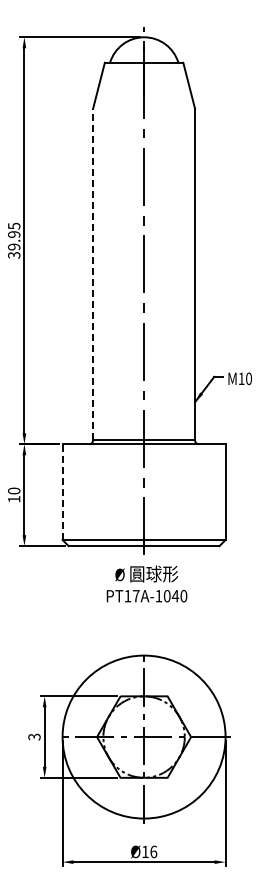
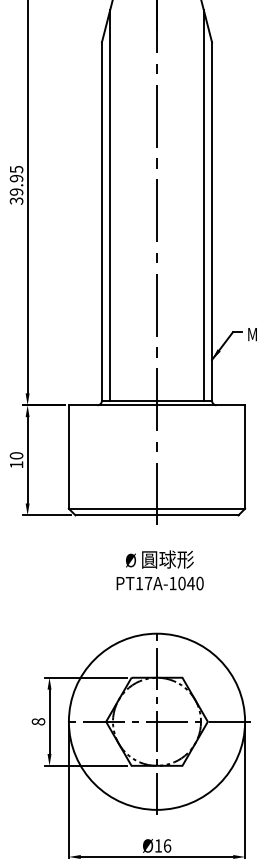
line: (100, 259) -> (109, 205), added
line: (187, 259) -> (203, 205), added
line: (93, 274) -> (102, 221), dashed -> solid
line: (62, 492) -> (68, 457), dashed -> solid
text: (146, 583) -> (159, 569), moved
text: (34, 736) -> (38, 721), 3 -> 8

